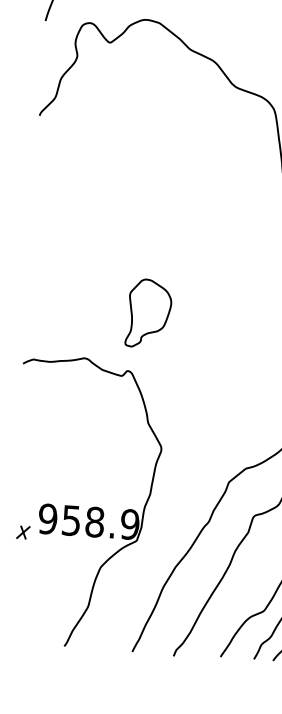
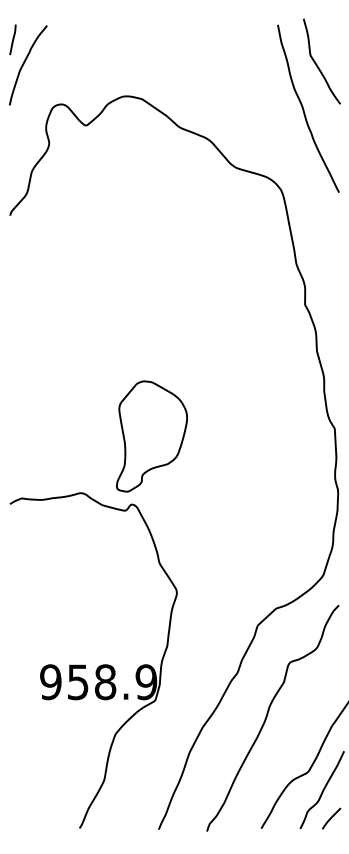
part: (148, 313) -> (151, 436), size x1.4
part: (23, 532) -> (23, 699), removed

